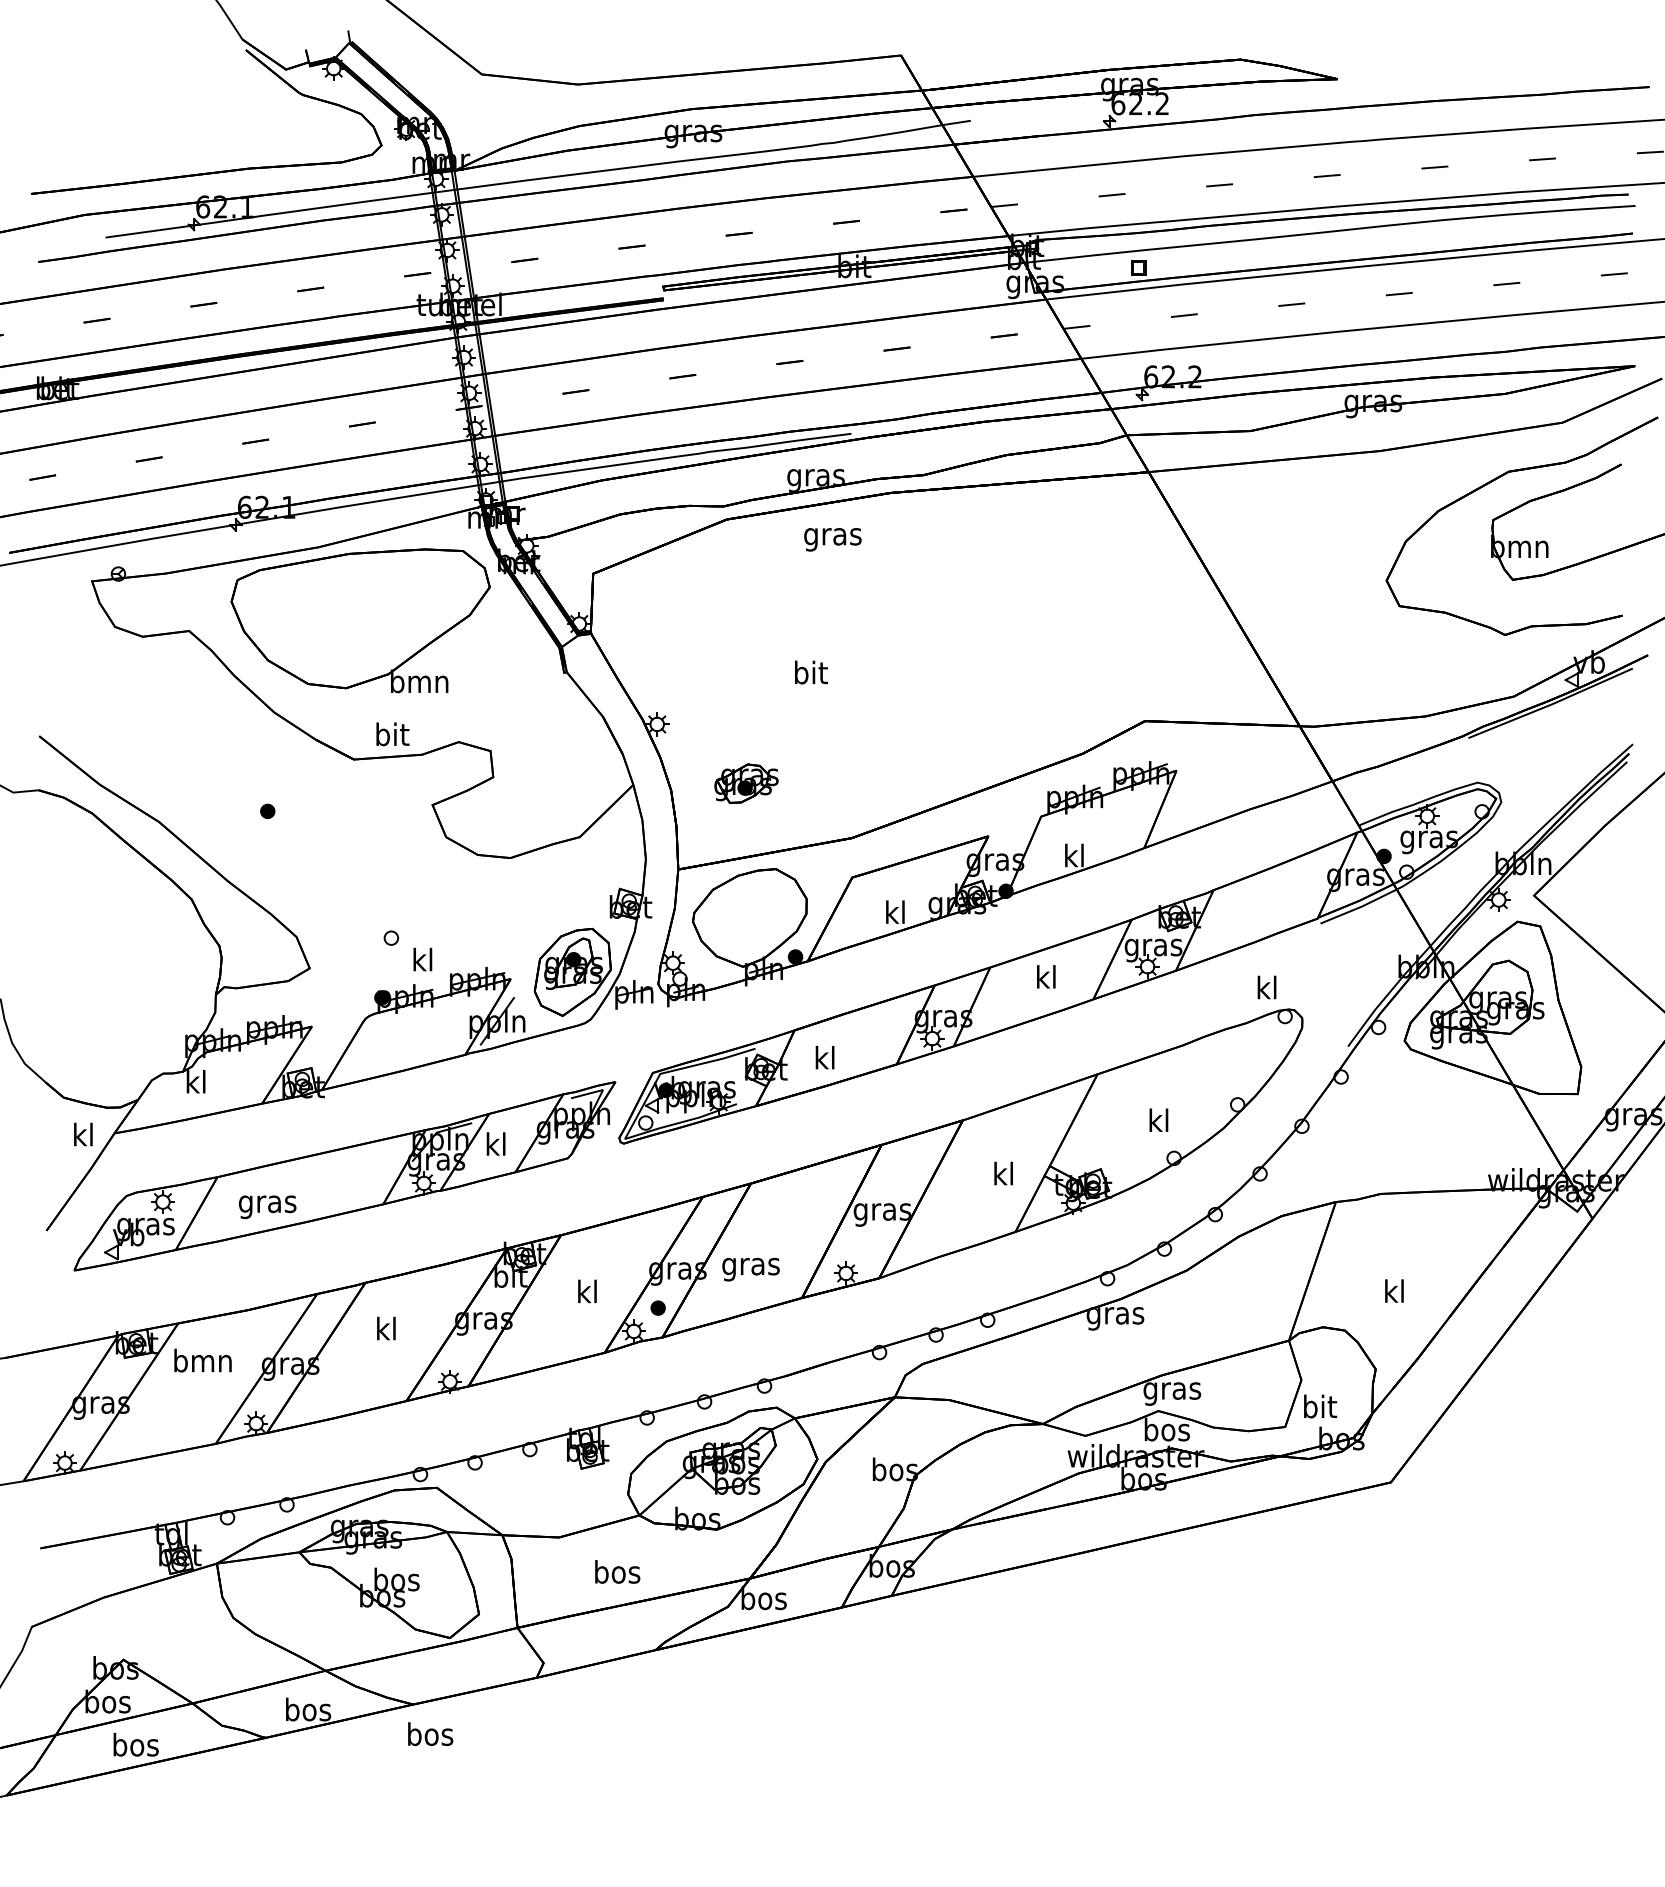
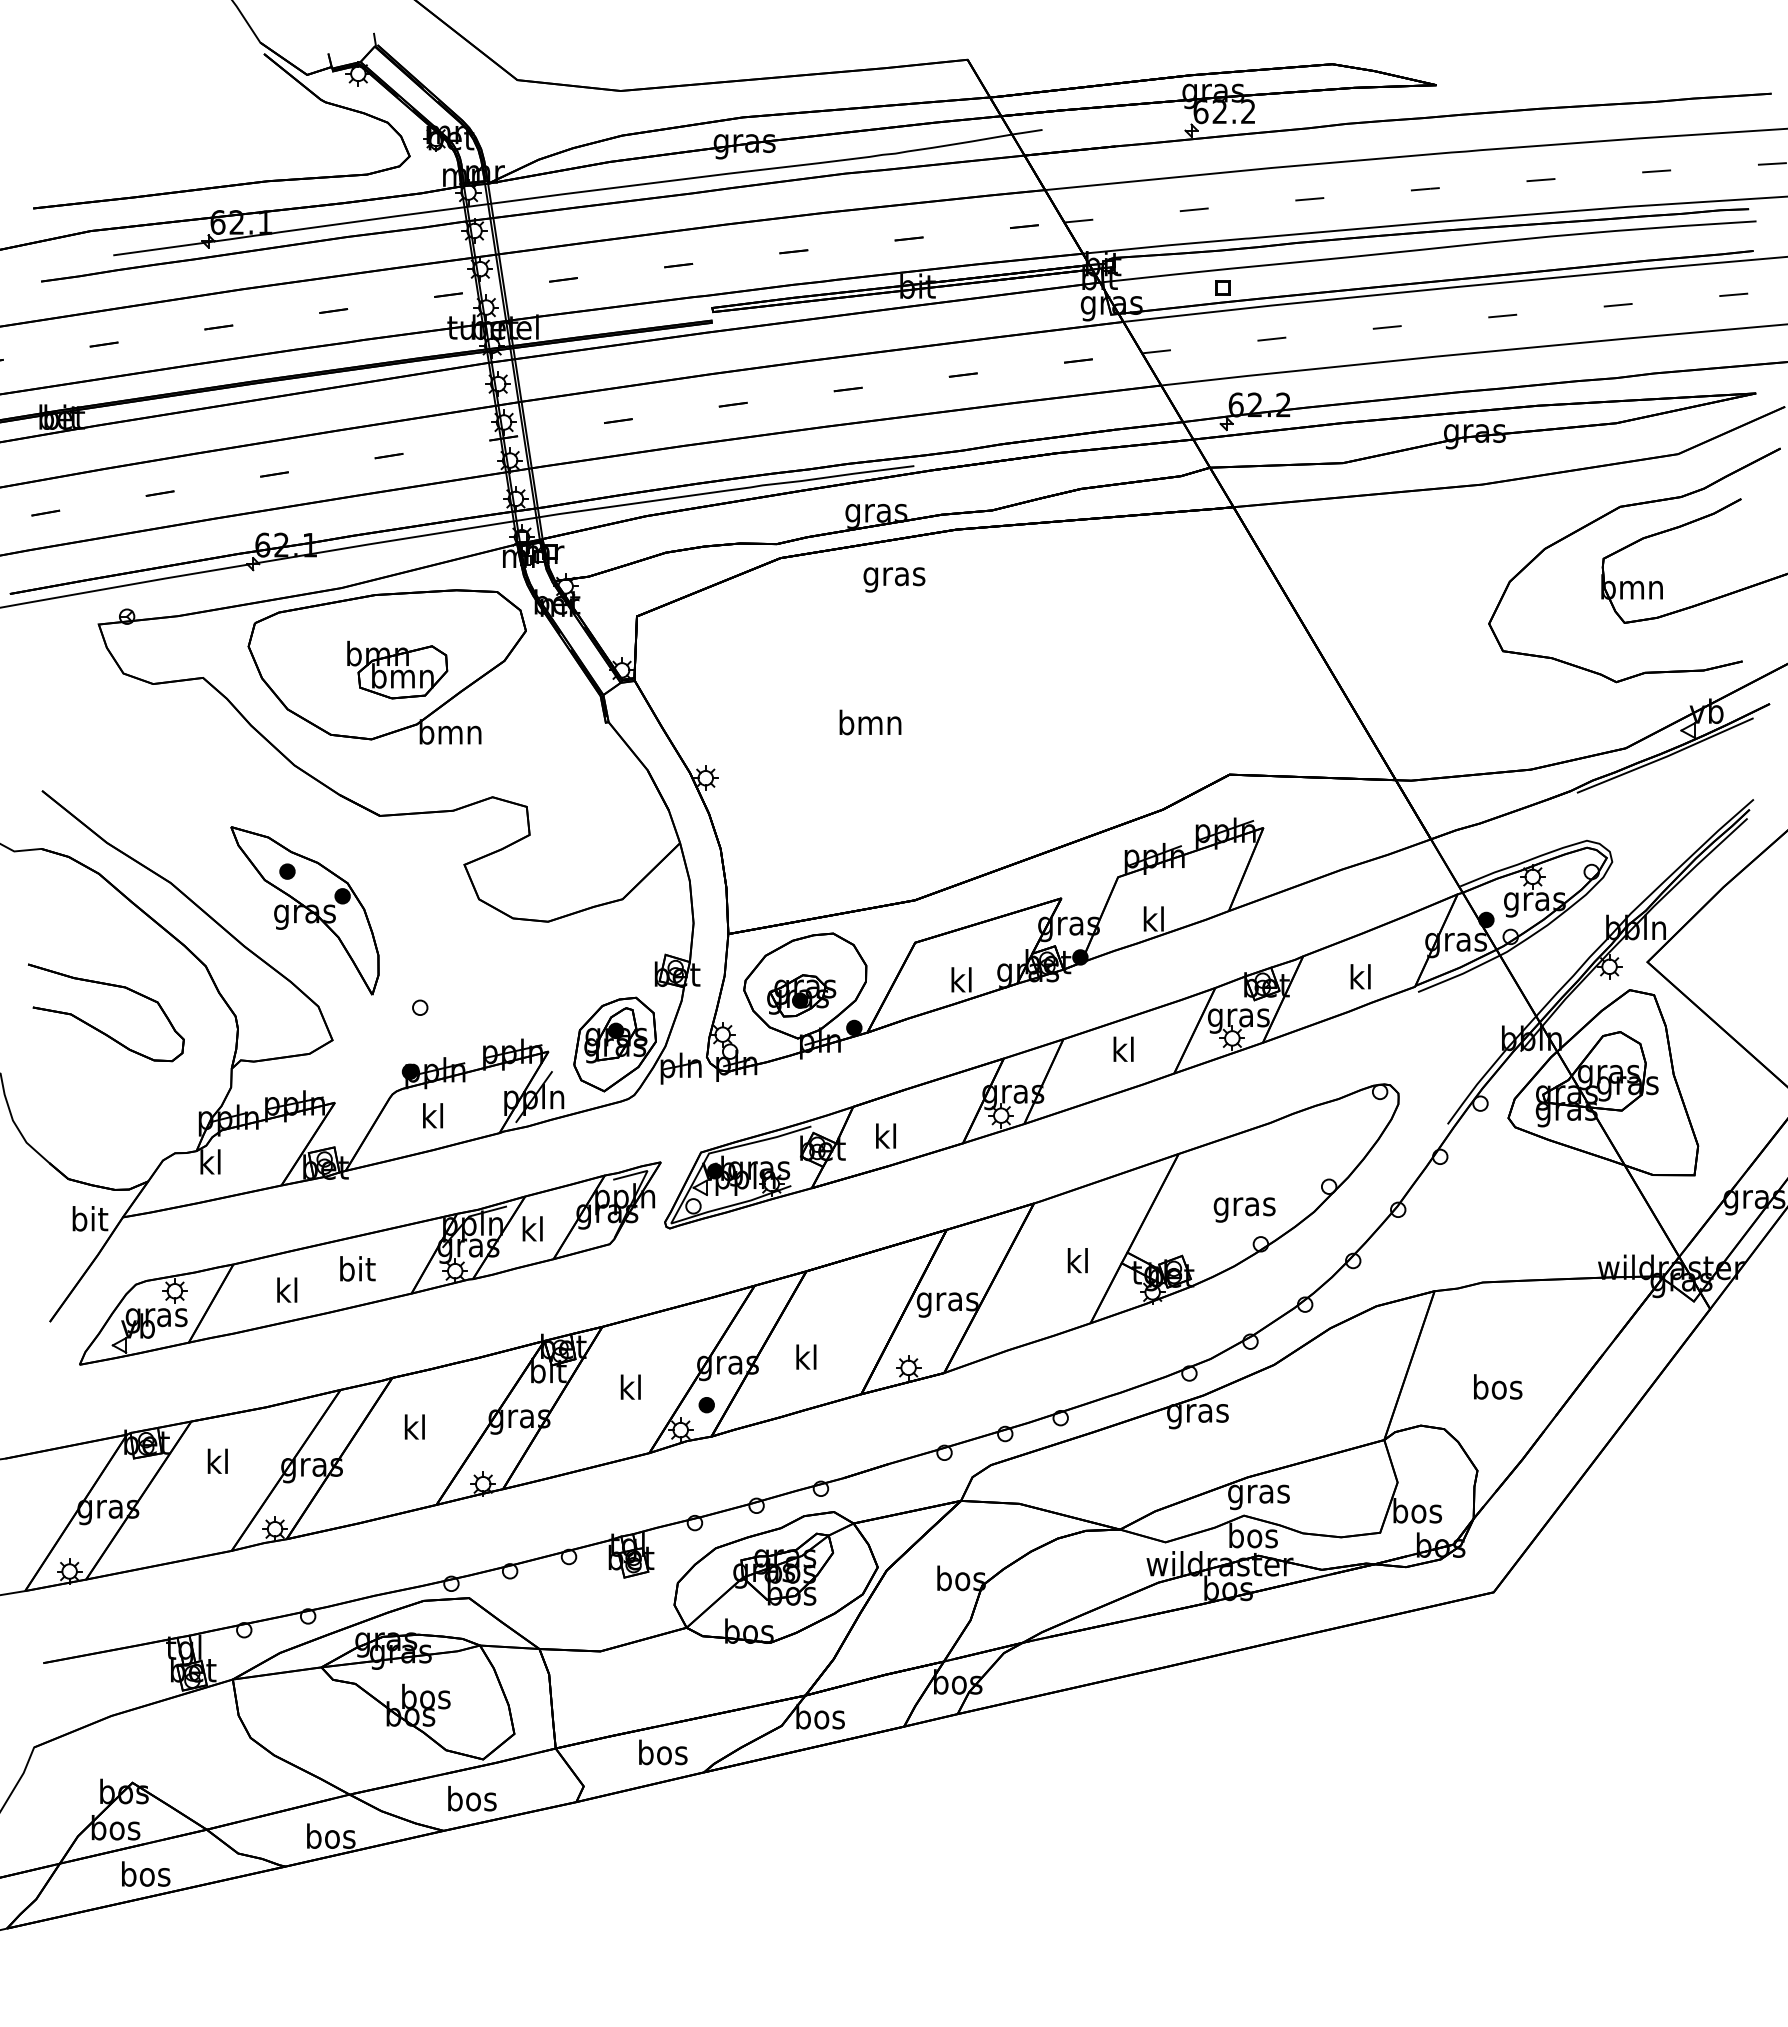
part: (370, 623) -> (397, 669), added
text: (810, 672) -> (870, 722), bit -> bmn
text: (392, 734) -> (357, 1268), moved
part: (746, 783) -> (801, 995), moved
part: (283, 847) -> (304, 910), added
part: (90, 957) -> (97, 1028), added
text: (422, 959) -> (432, 1115), moved
text: (1266, 987) -> (1360, 976), moved
text: (1158, 1123) -> (1244, 1206), kl -> gras
text: (84, 1134) -> (90, 1218), kl -> bit
text: (267, 1204) -> (287, 1293), gras -> kl
text: (751, 1266) -> (806, 1360), gras -> kl
text: (1395, 1290) -> (1498, 1386), kl -> bos
text: (202, 1360) -> (217, 1461), bmn -> kl
text: (1319, 1406) -> (1417, 1510), bit -> bos
text: (617, 1571) -> (663, 1752), moved
text: (430, 1734) -> (472, 1798), moved

